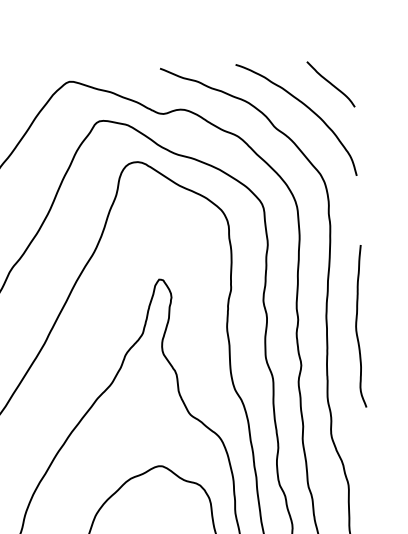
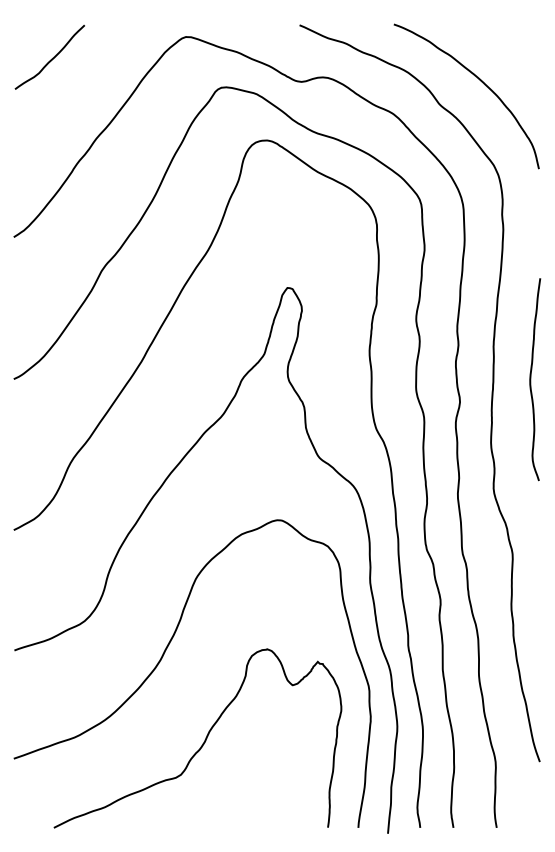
curve: (330, 84) -> (511, 53), removed
curve: (357, 326) -> (531, 379), moved

